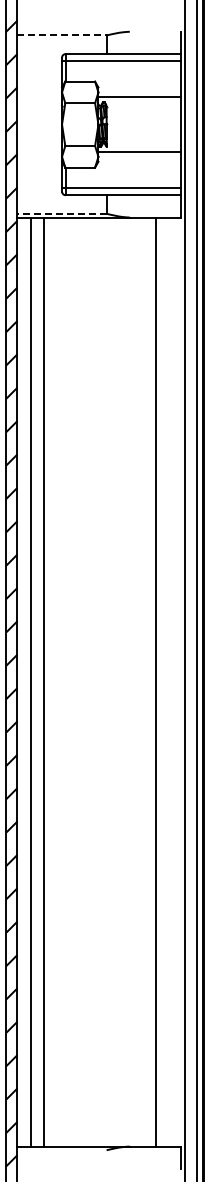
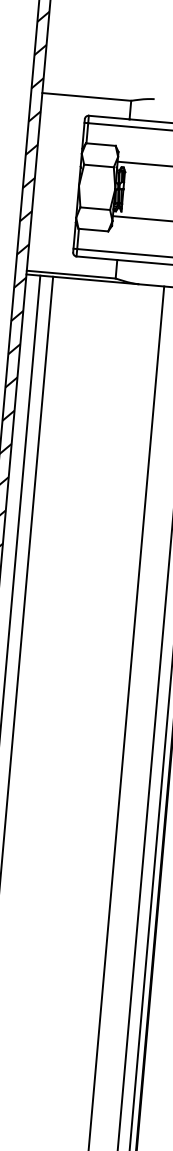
line: (62, 35) -> (87, 97), dashed -> solid
line: (62, 213) -> (71, 274), dashed -> solid

